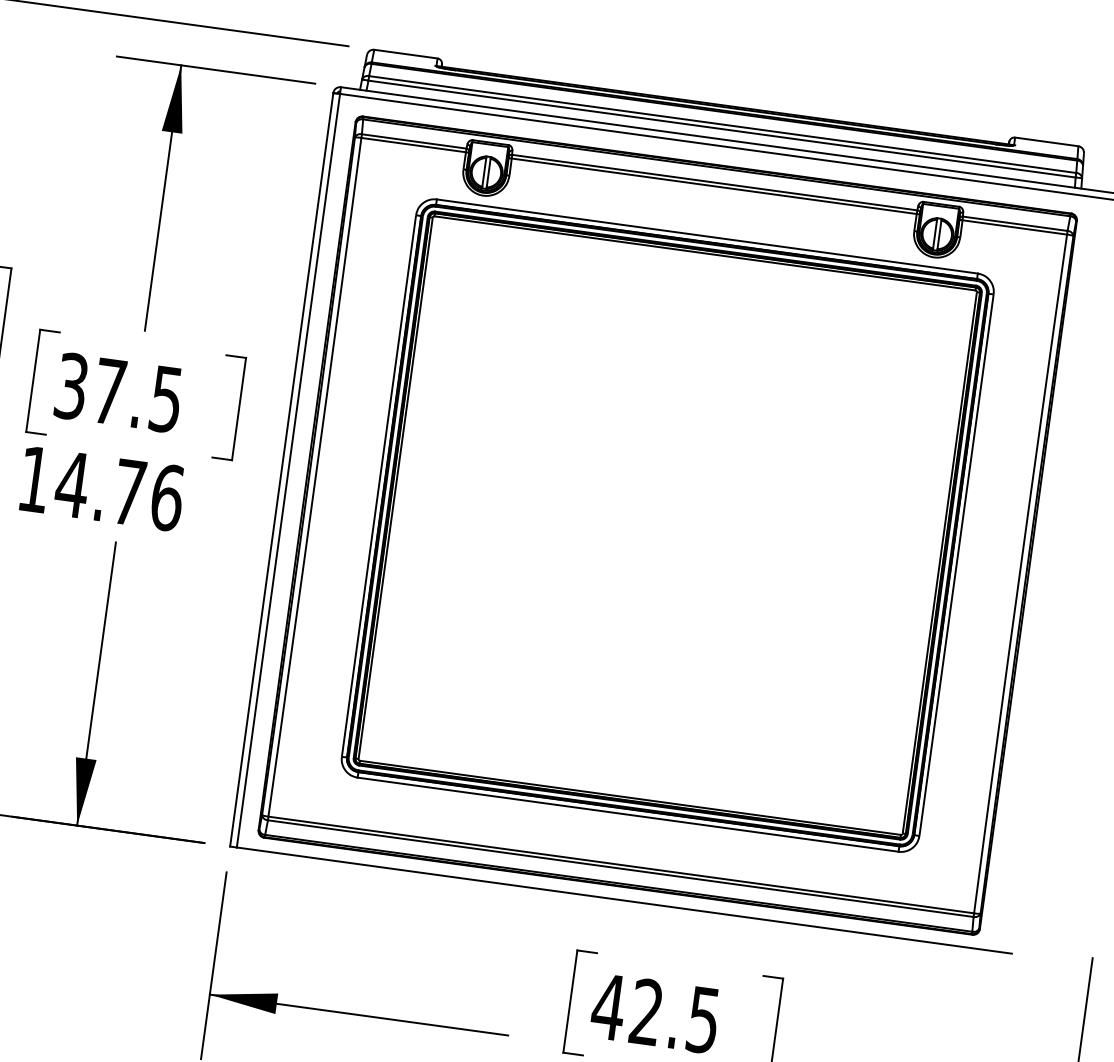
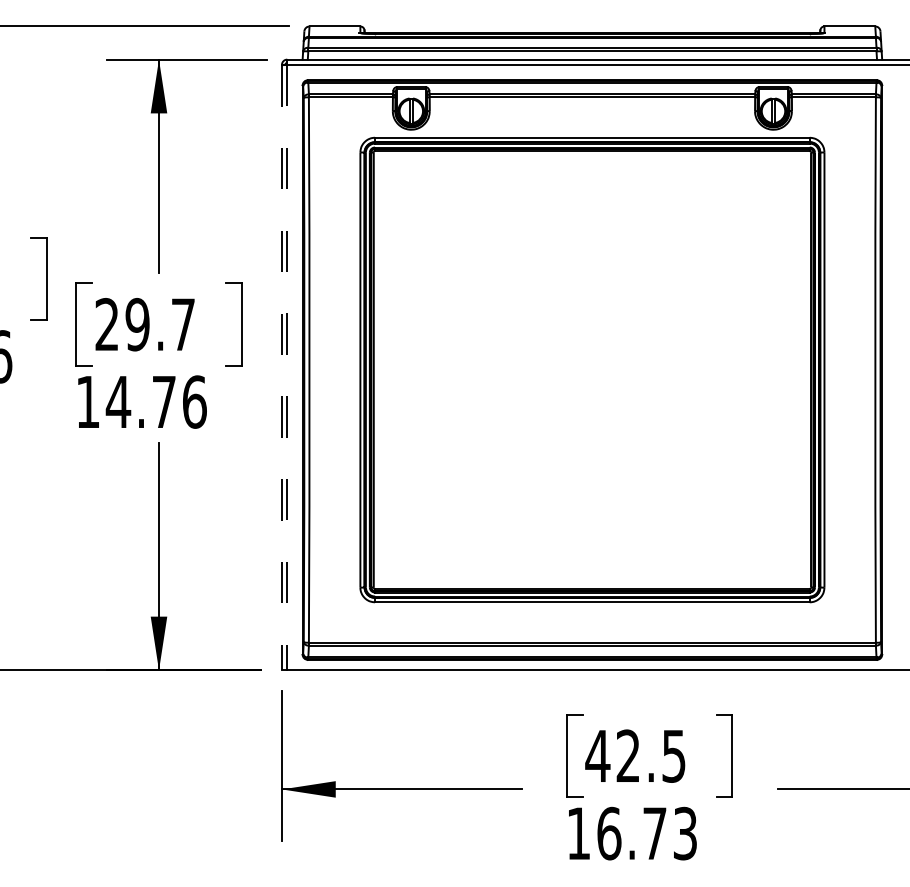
text: (118, 392) -> (144, 324), 37.5 -> 29.7
line: (281, 469) -> (281, 367), solid -> dashed
line: (288, 470) -> (287, 367), solid -> dashed

